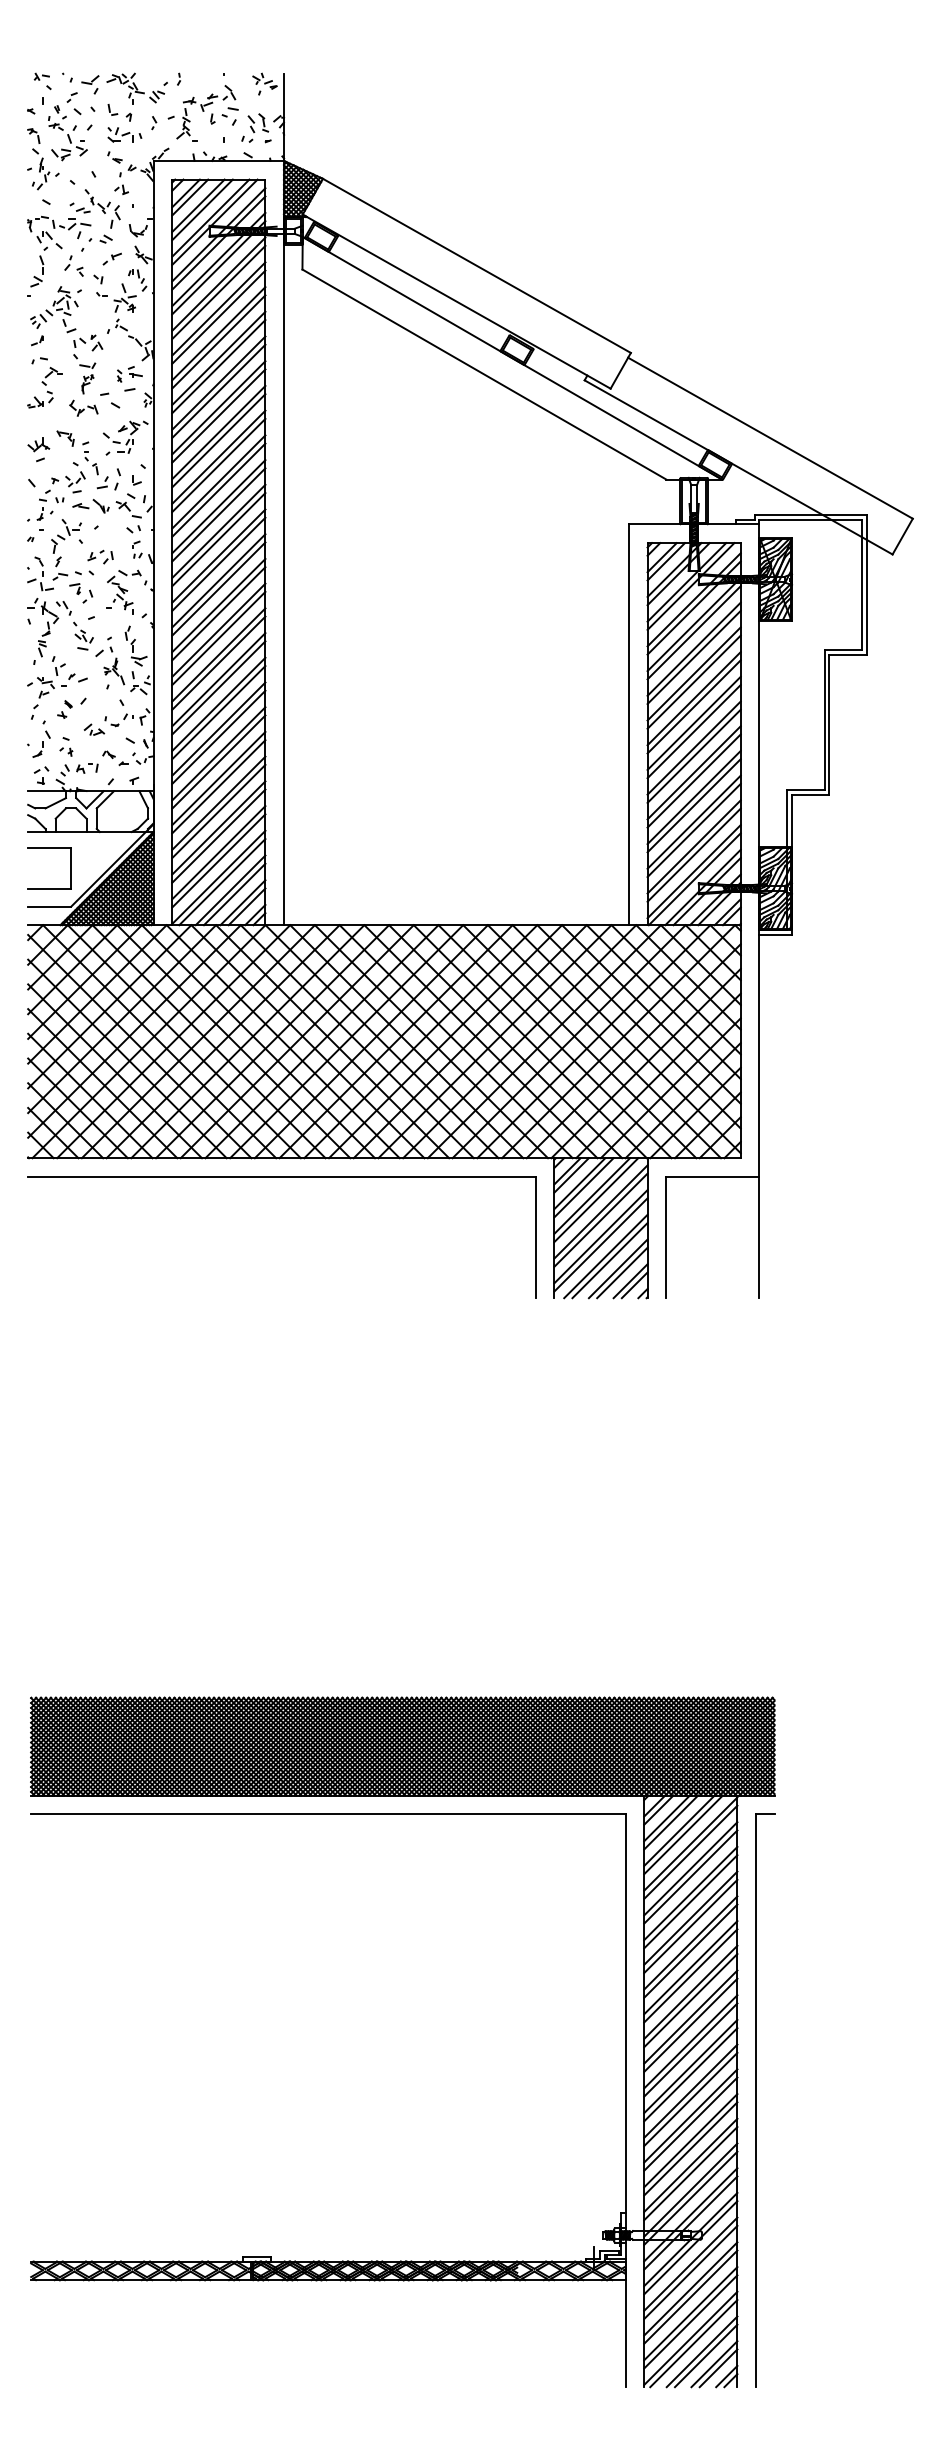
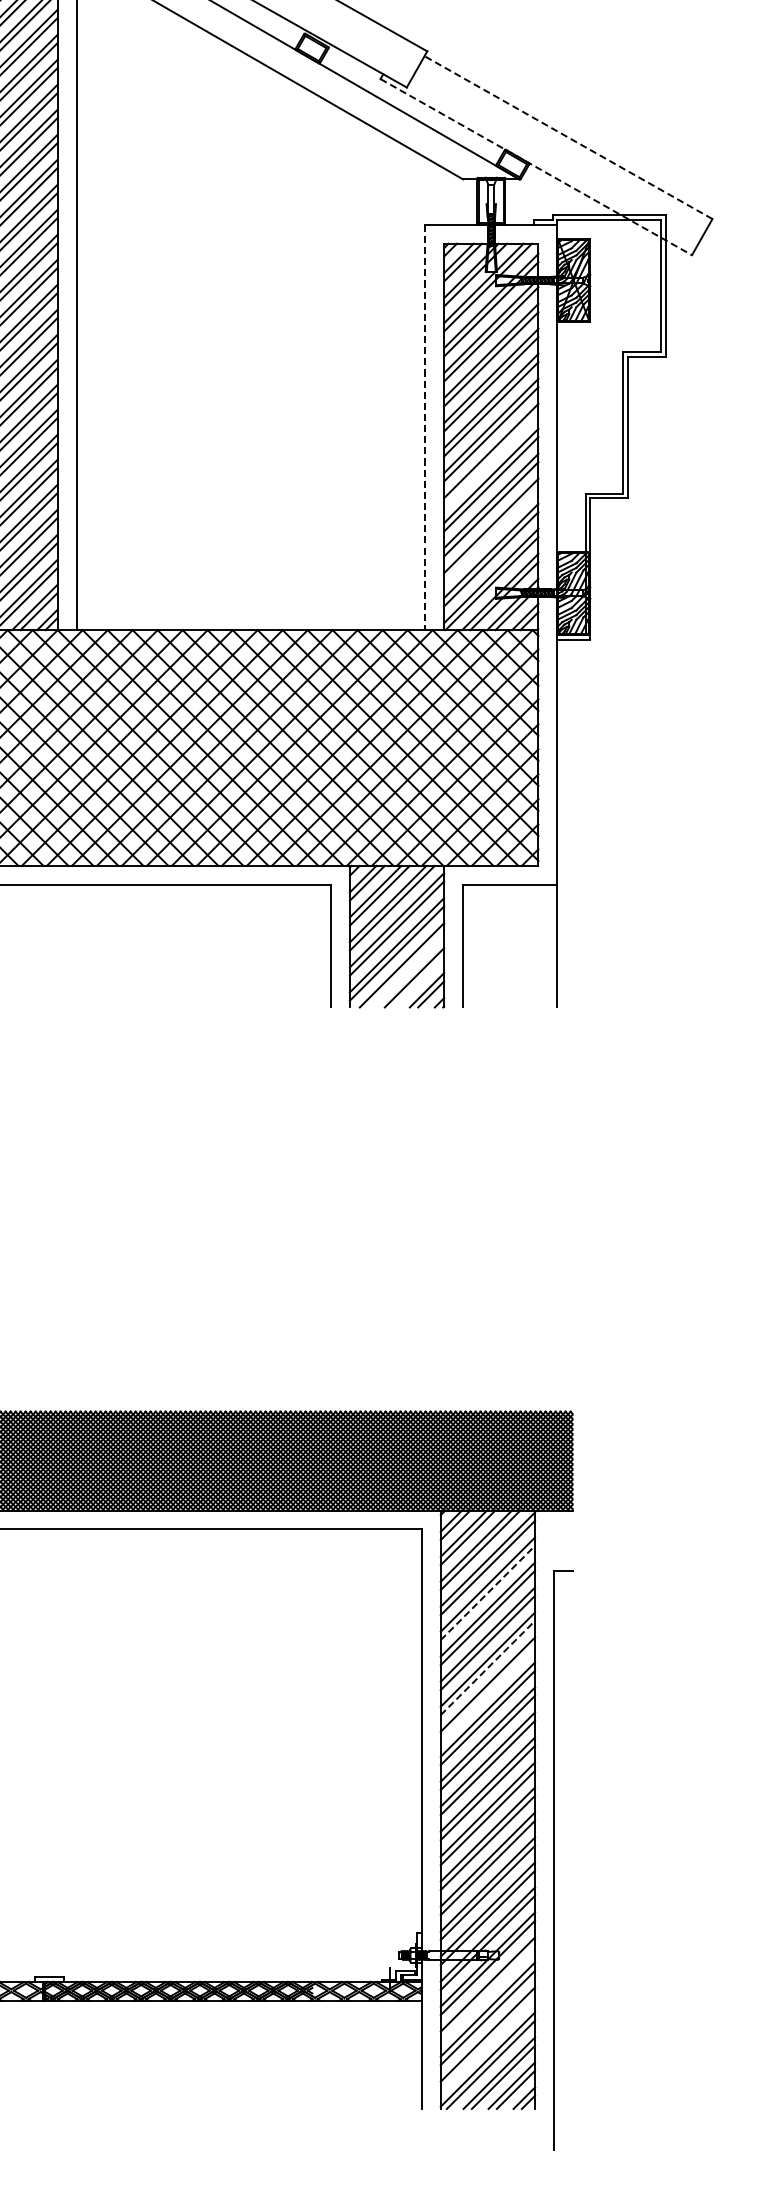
line: (770, 438) -> (568, 137), solid -> dashed
line: (738, 467) -> (536, 167), solid -> dashed
line: (628, 725) -> (424, 428), solid -> dashed
line: (693, 755) -> (490, 458), removed
line: (693, 830) -> (490, 534), removed
line: (609, 1260) -> (405, 969), removed
line: (622, 1272) -> (418, 981), removed
line: (690, 1877) -> (487, 1593), solid -> dashed
line: (690, 1951) -> (487, 1668), solid -> dashed
line: (690, 1975) -> (487, 1692), removed
part: (756, 2100) -> (554, 1860), moved
line: (690, 2272) -> (487, 1992), removed
line: (690, 2321) -> (487, 2042), removed

